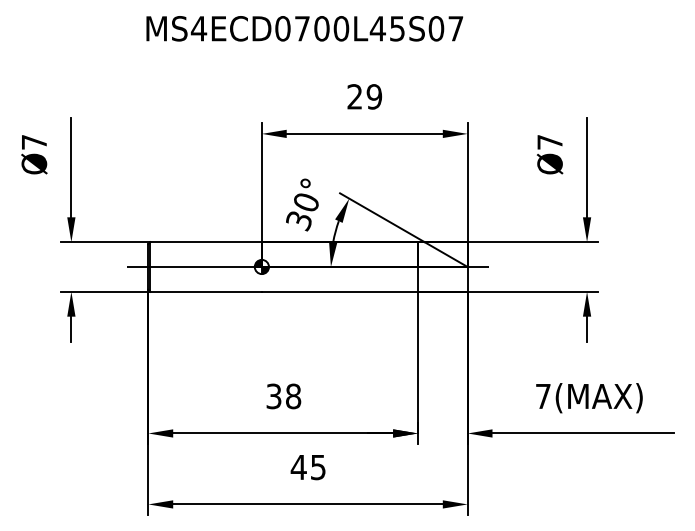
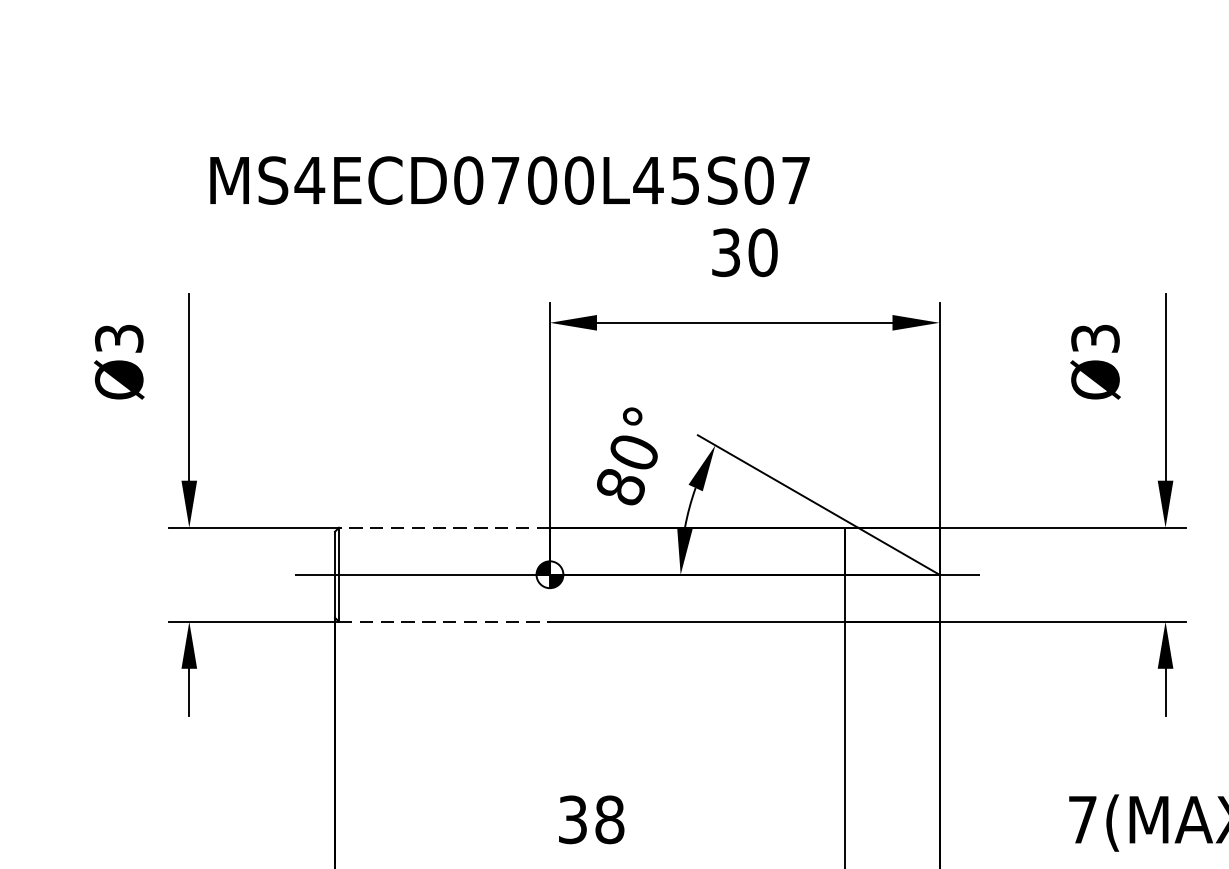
text: (304, 28) -> (509, 180), moved
text: (364, 96) -> (744, 251), 29 -> 30
text: (34, 142) -> (119, 339), Ø7 -> Ø3
text: (549, 142) -> (1094, 339), Ø7 -> Ø3
text: (298, 221) -> (619, 488), 30° -> 80°
line: (206, 242) -> (445, 528), solid -> dashed
line: (206, 291) -> (445, 621), solid -> dashed

